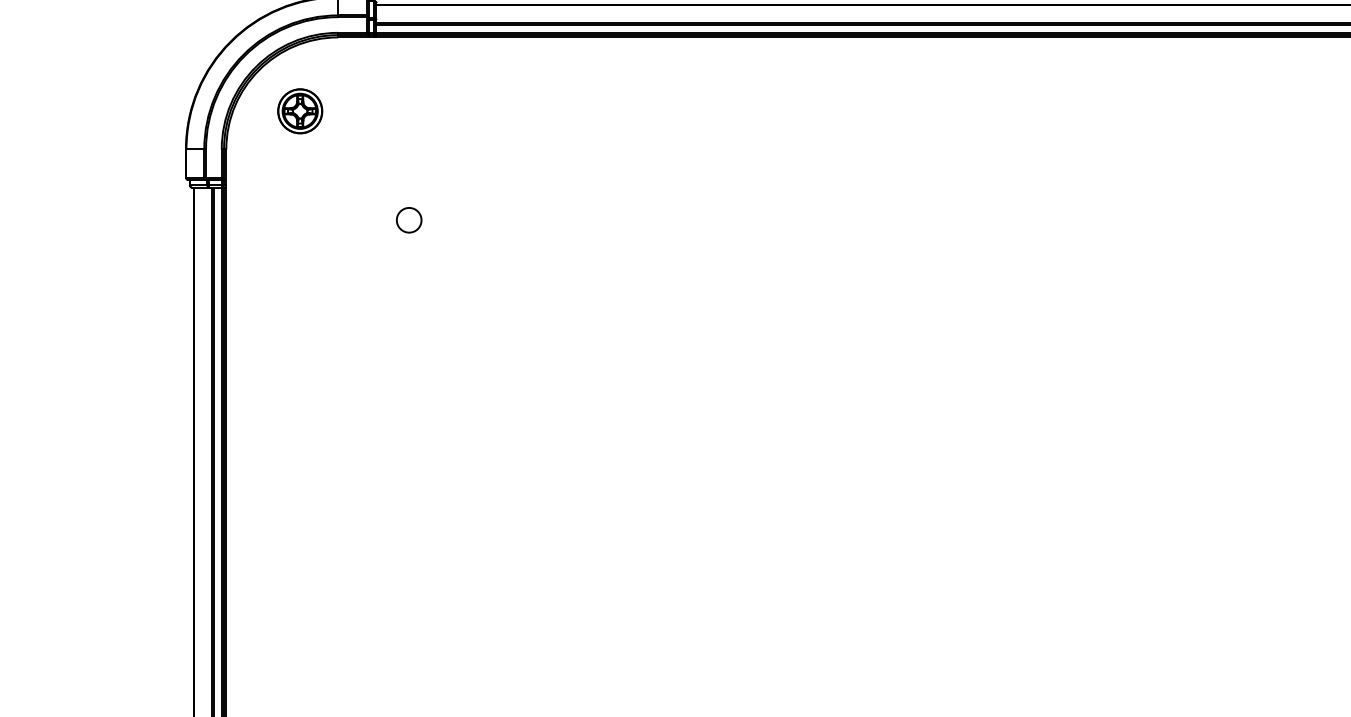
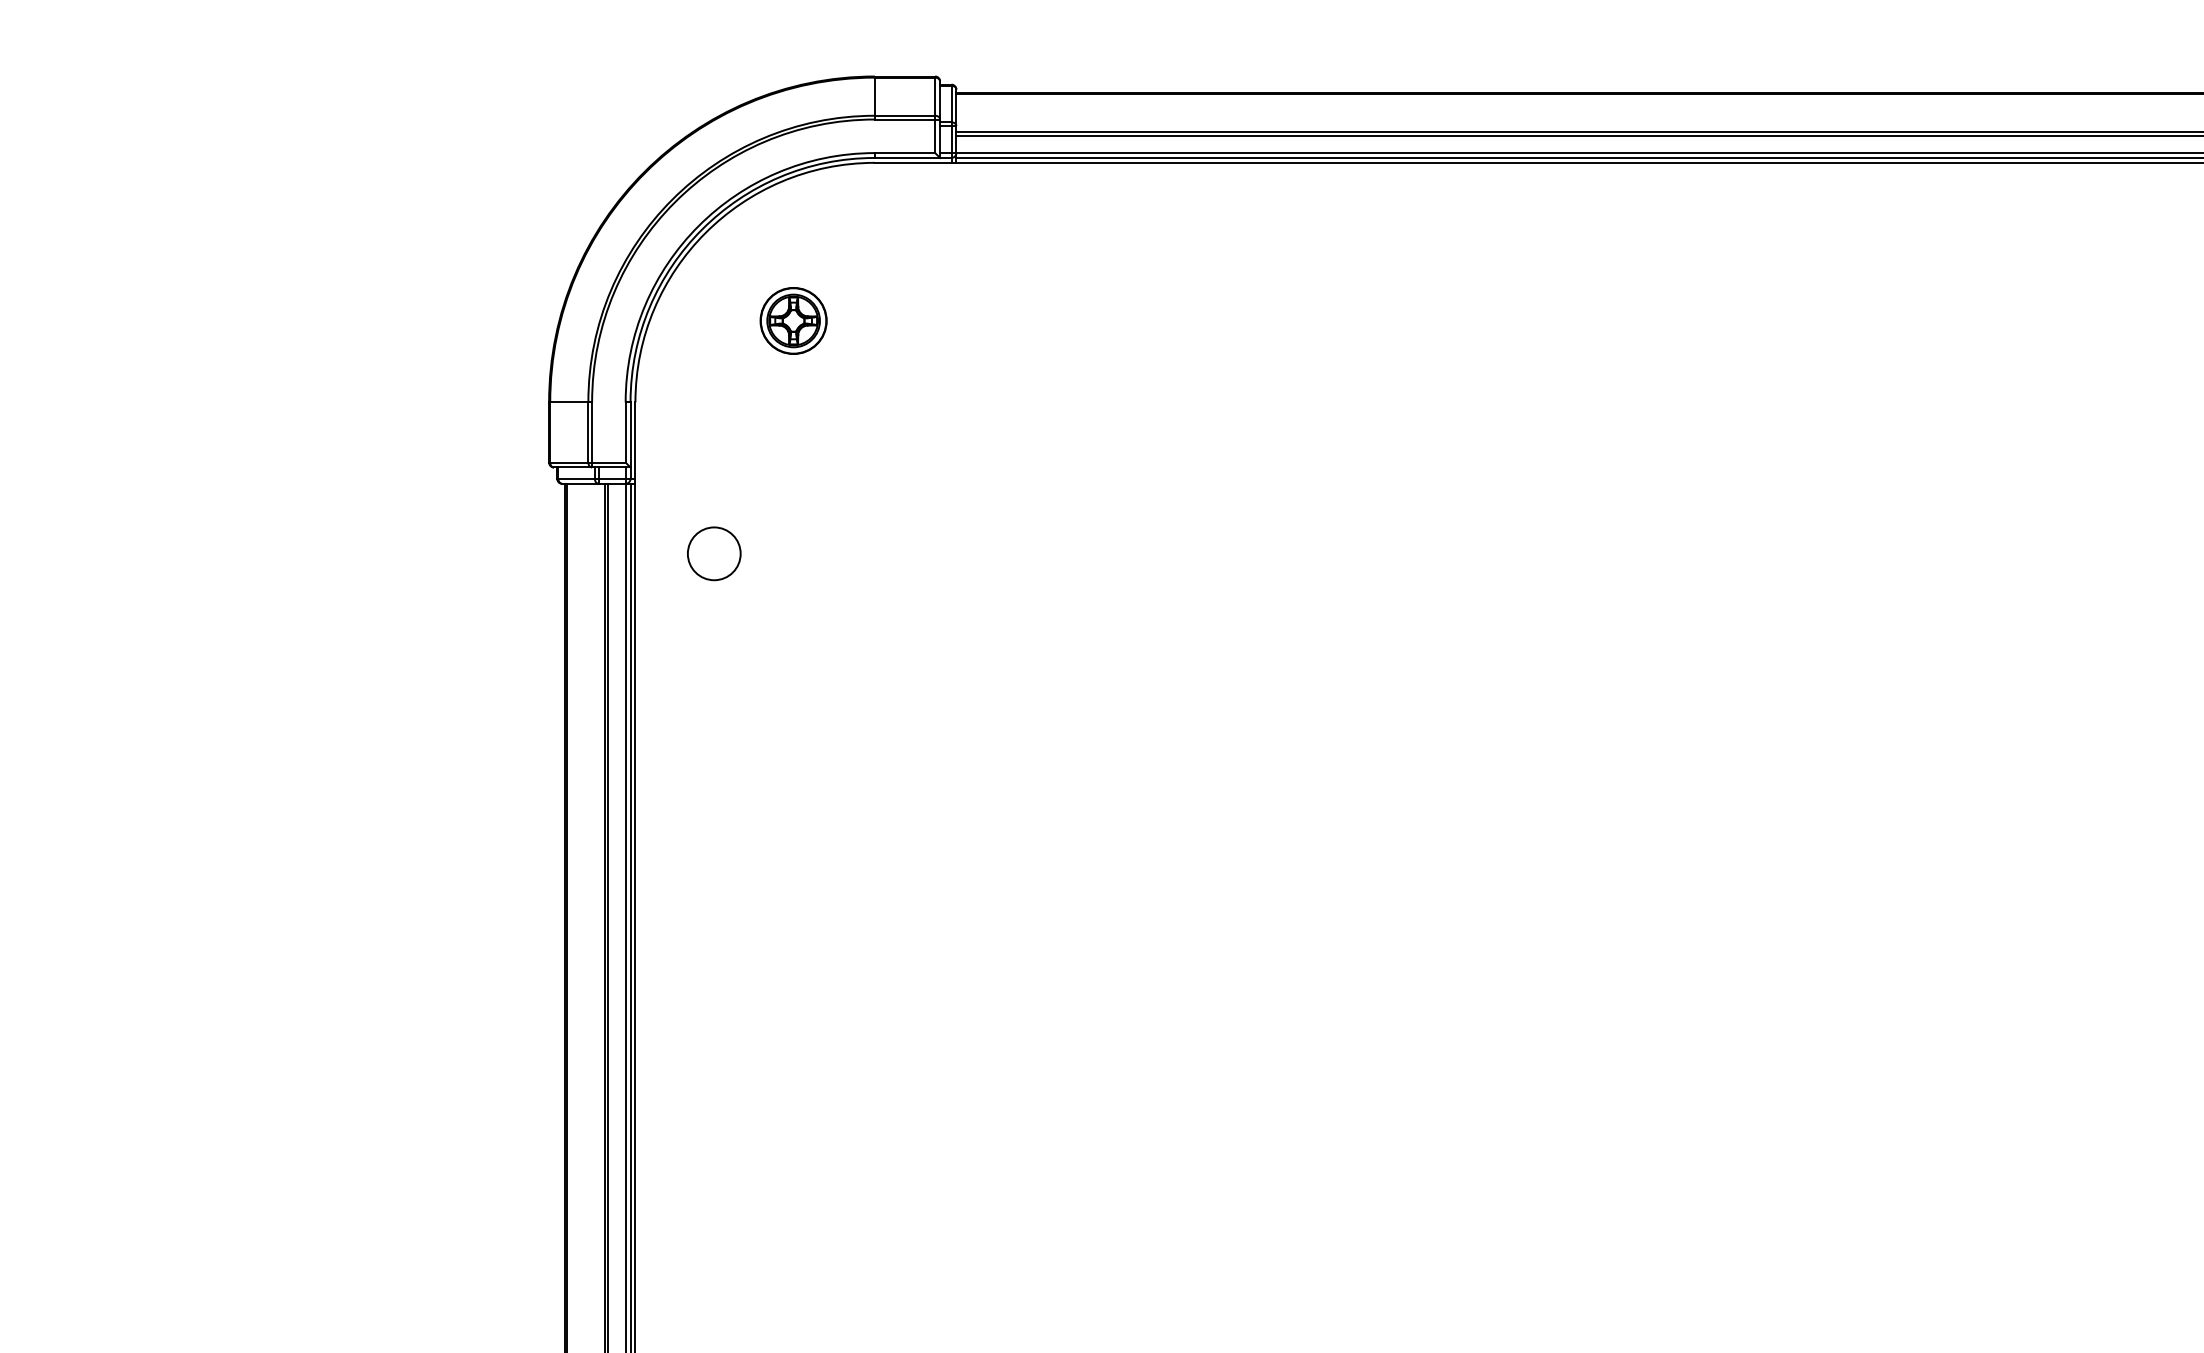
part: (300, 111) -> (794, 321), size x0.7
circle: (409, 220) -> (714, 554), moved

